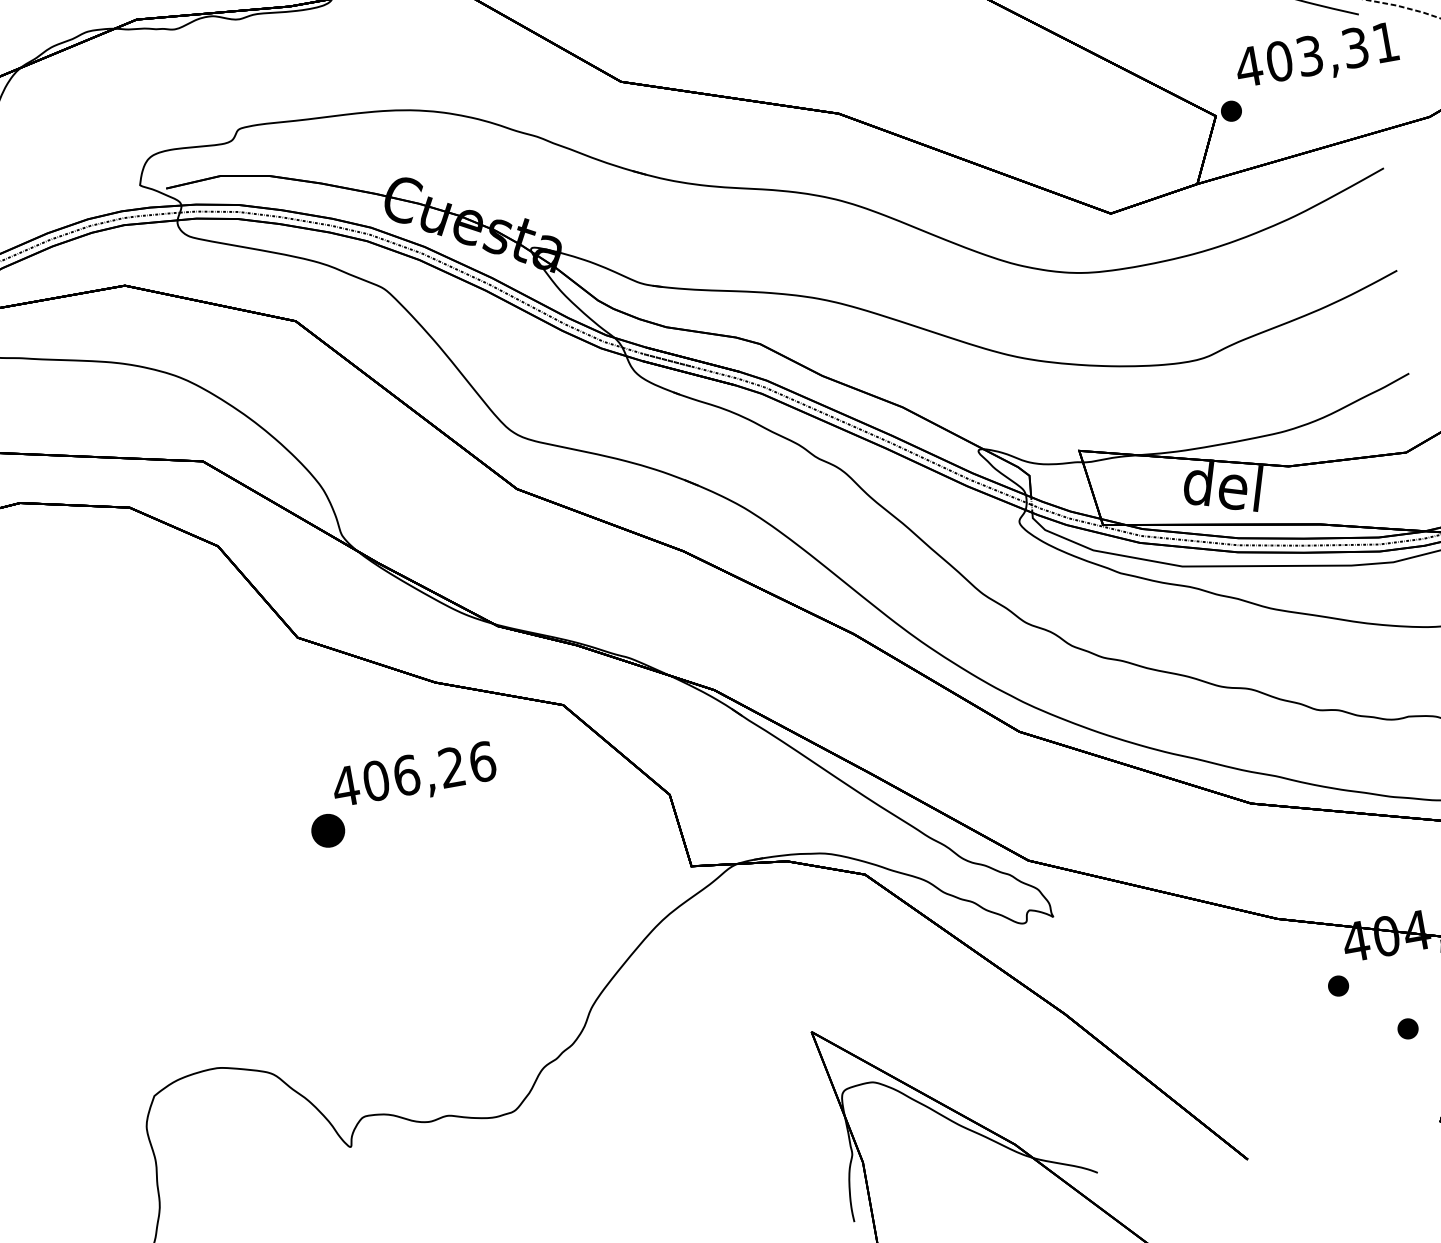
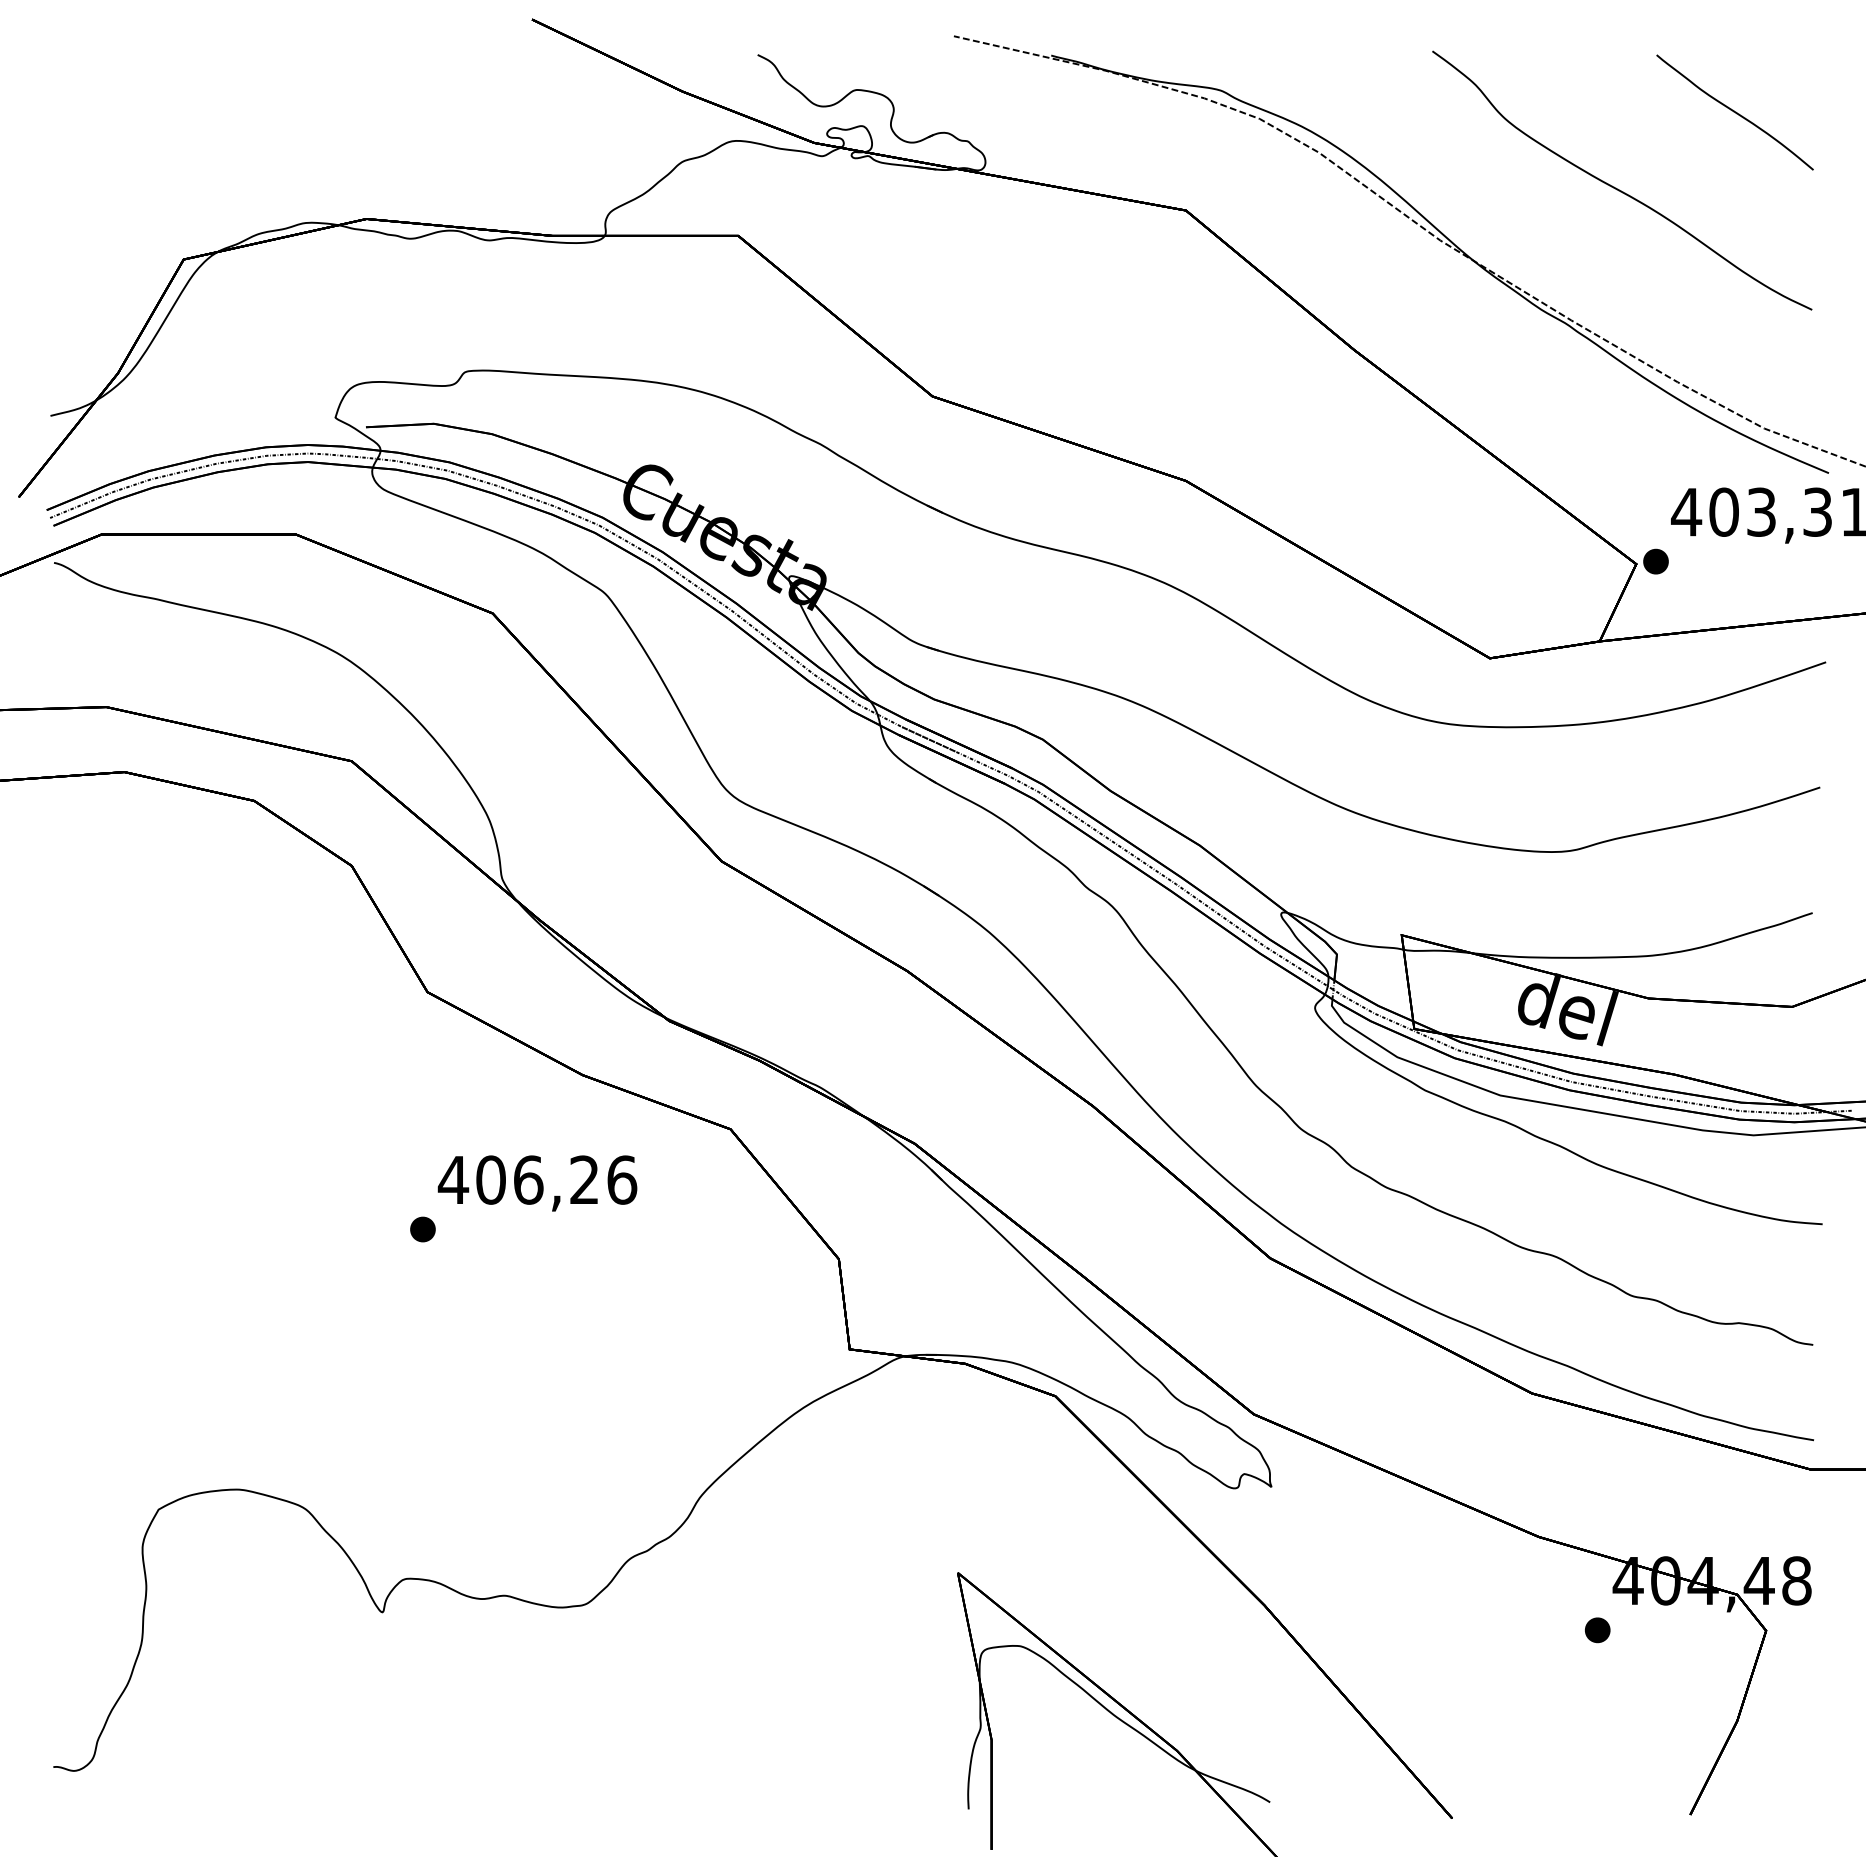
part: (327, 830) -> (422, 1229), size x0.62
part: (1407, 1029) -> (1671, 1696), removed

